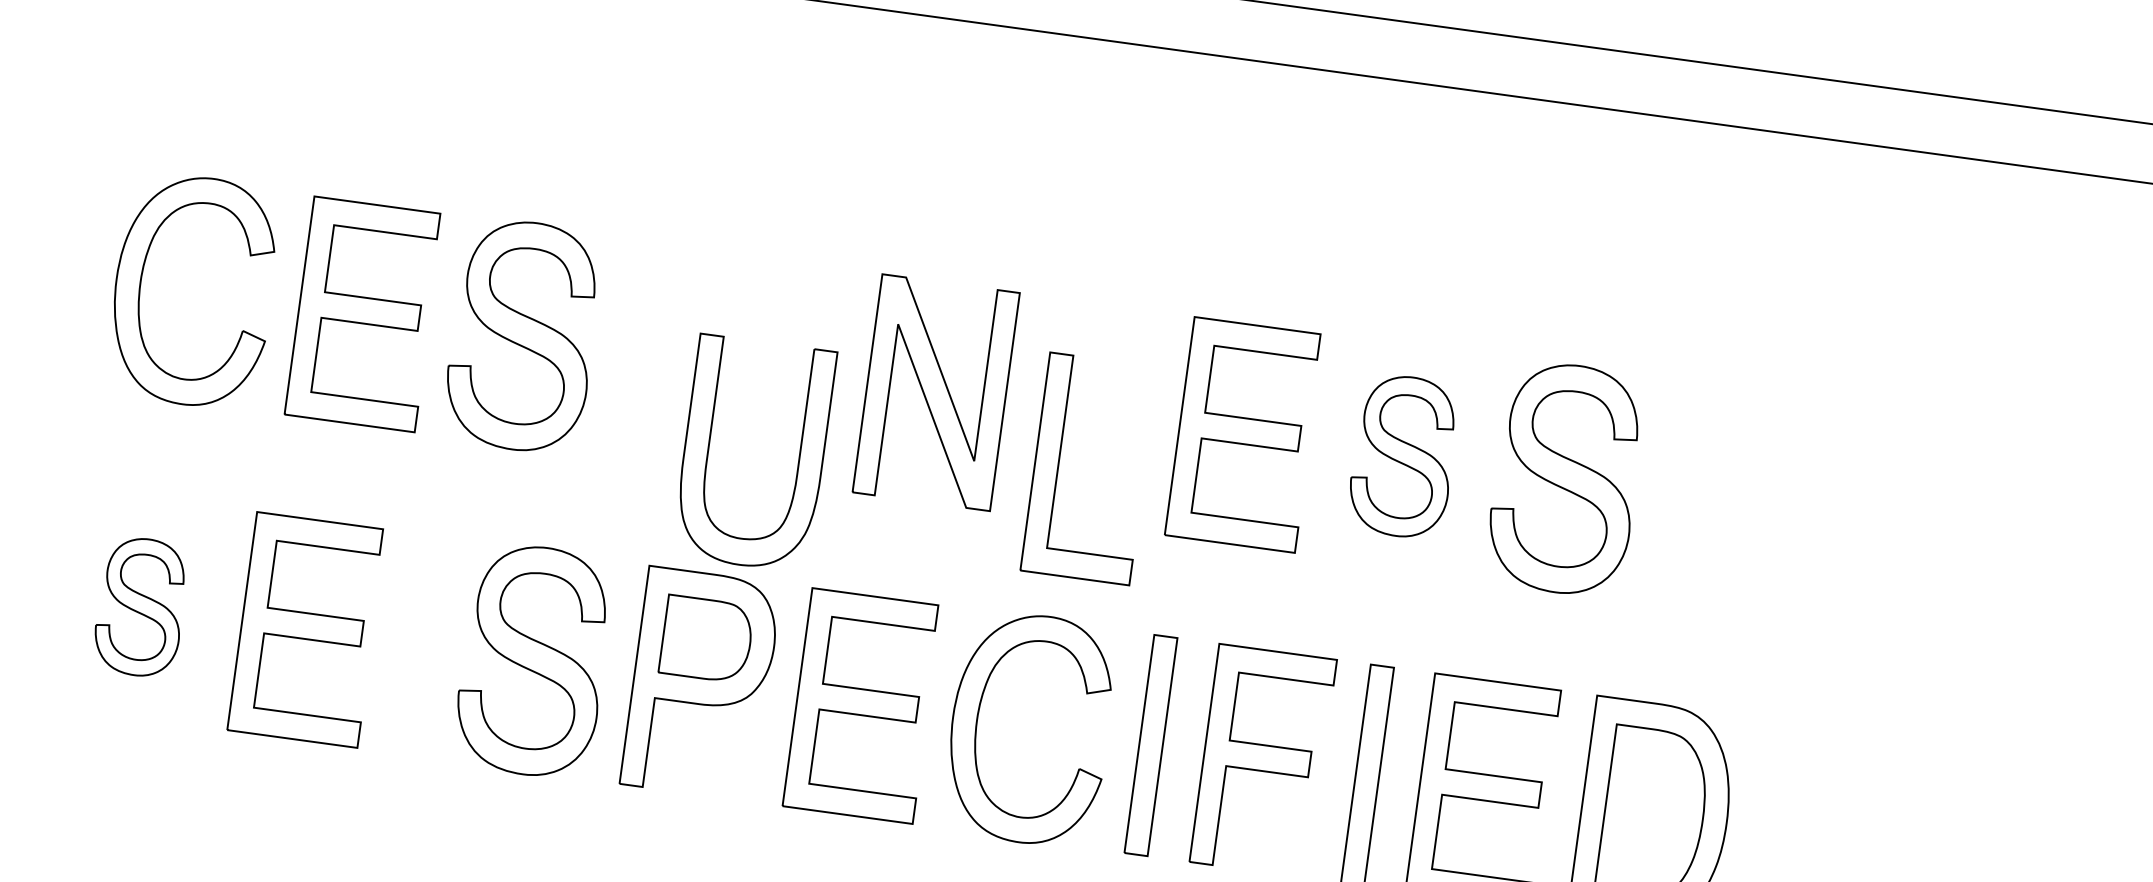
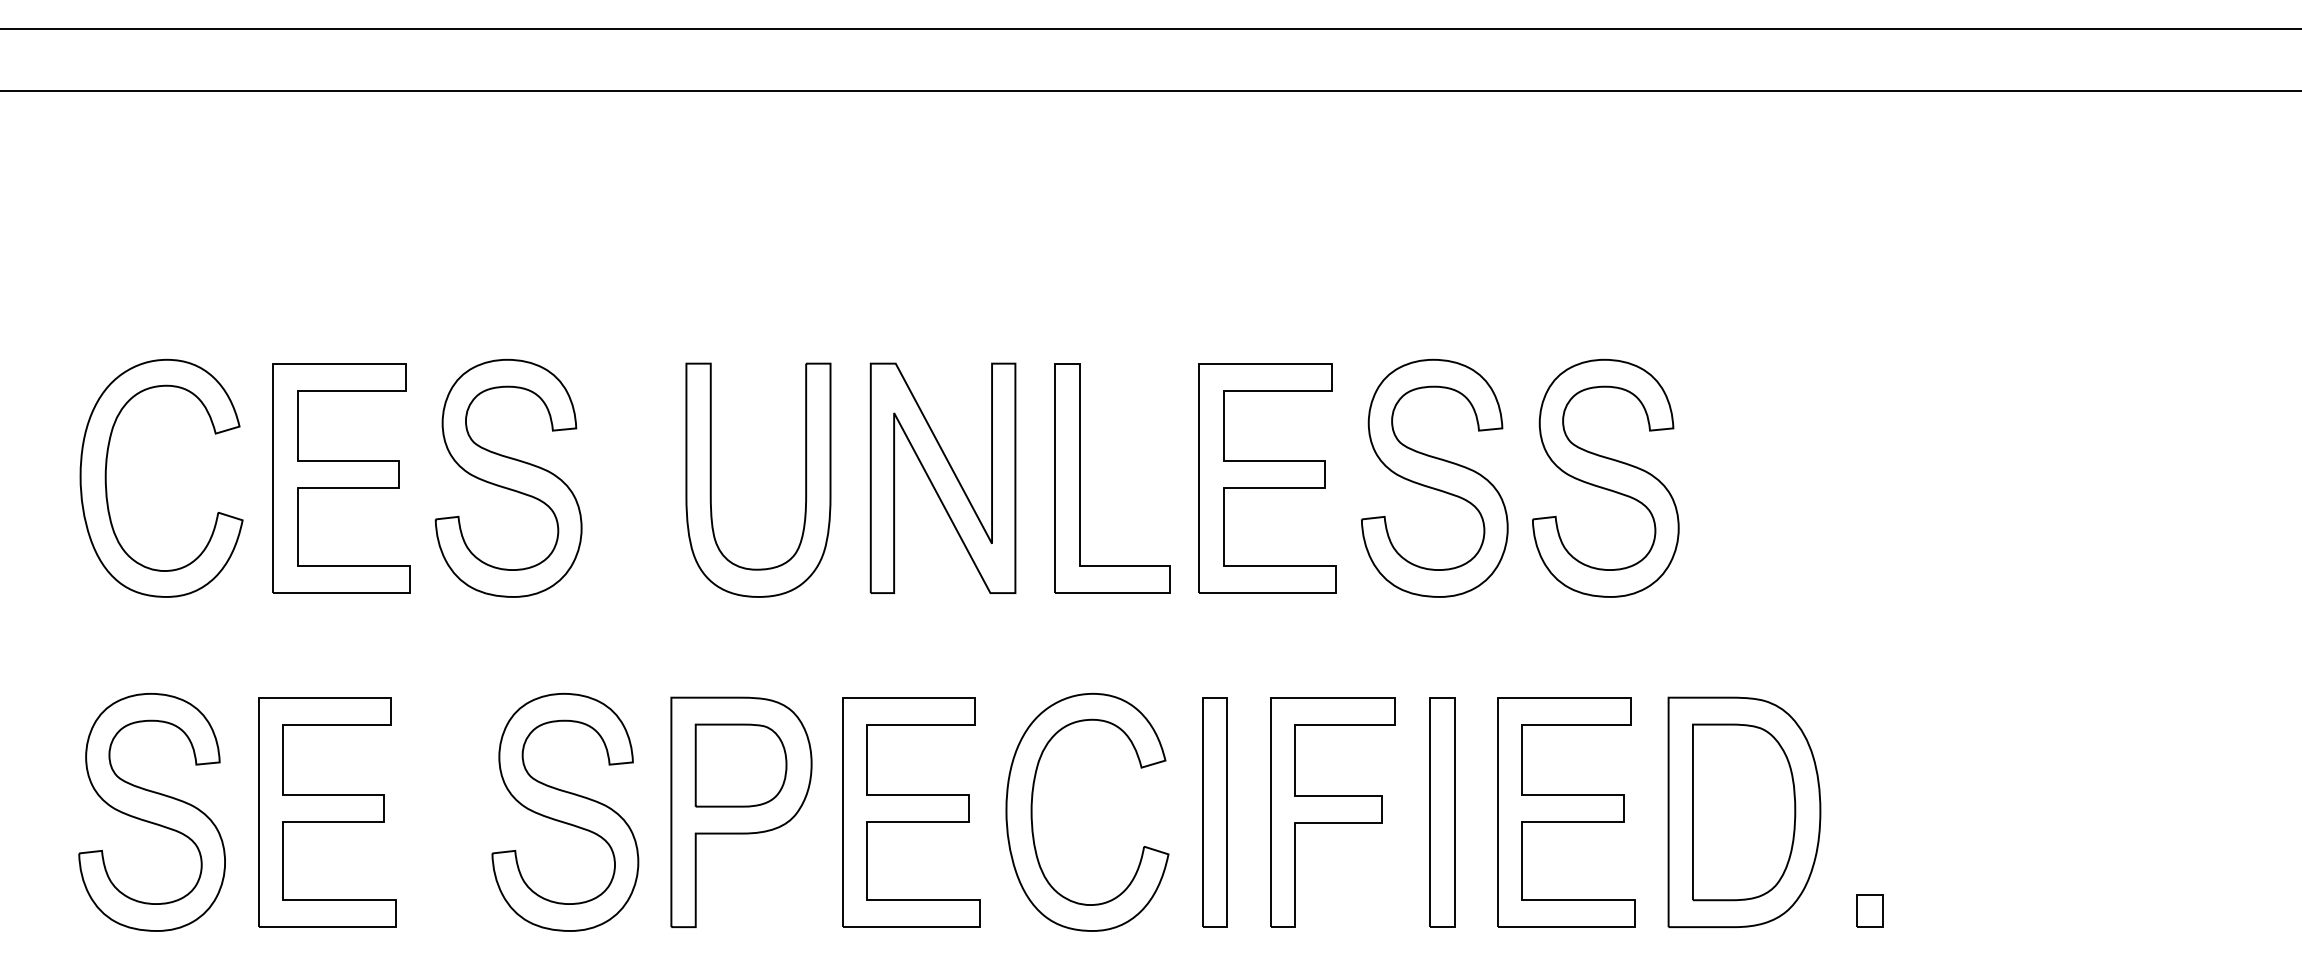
part: (709, 446) -> (711, 479), moved
part: (1403, 455) -> (1434, 477), size x1.43
part: (1059, 464) -> (1080, 478), moved
part: (140, 607) -> (151, 812), size x1.67

